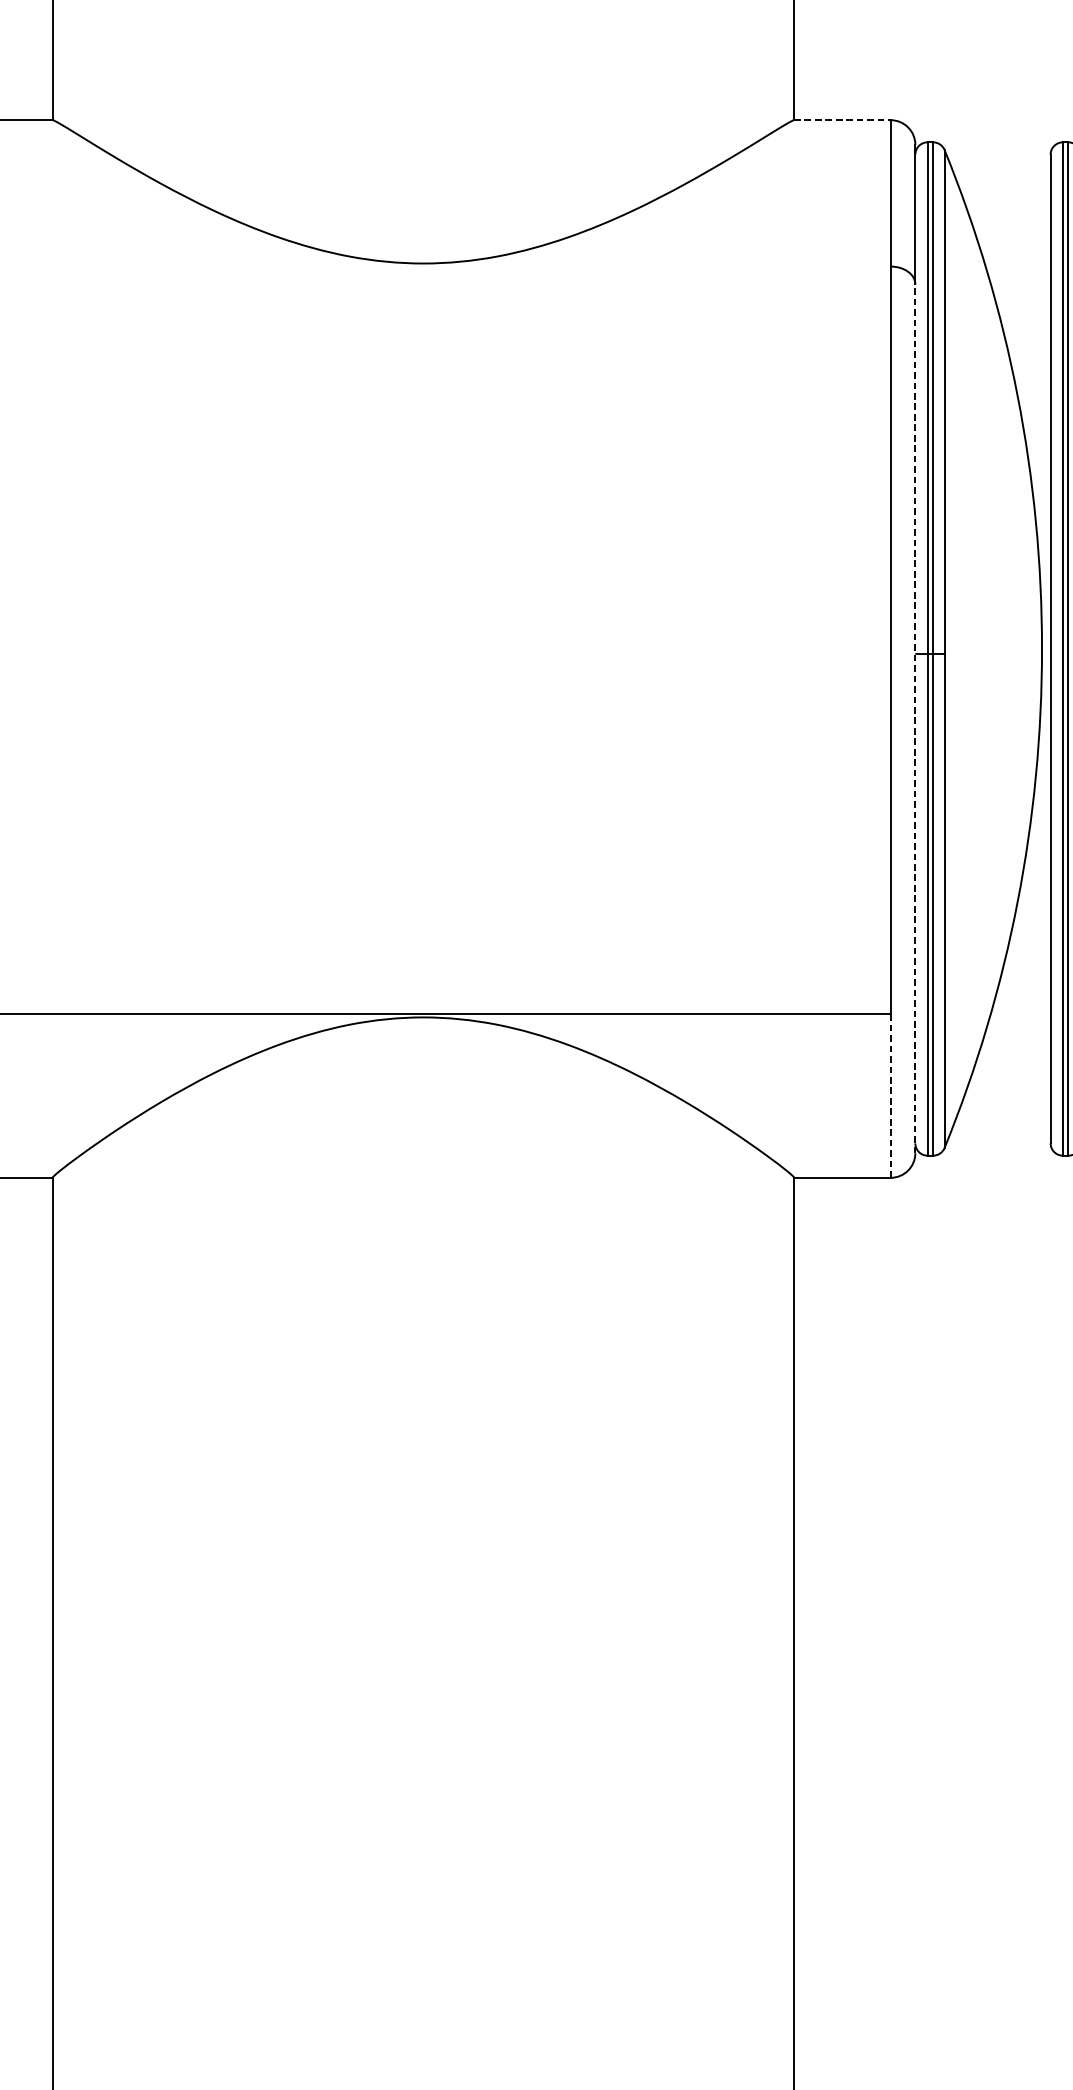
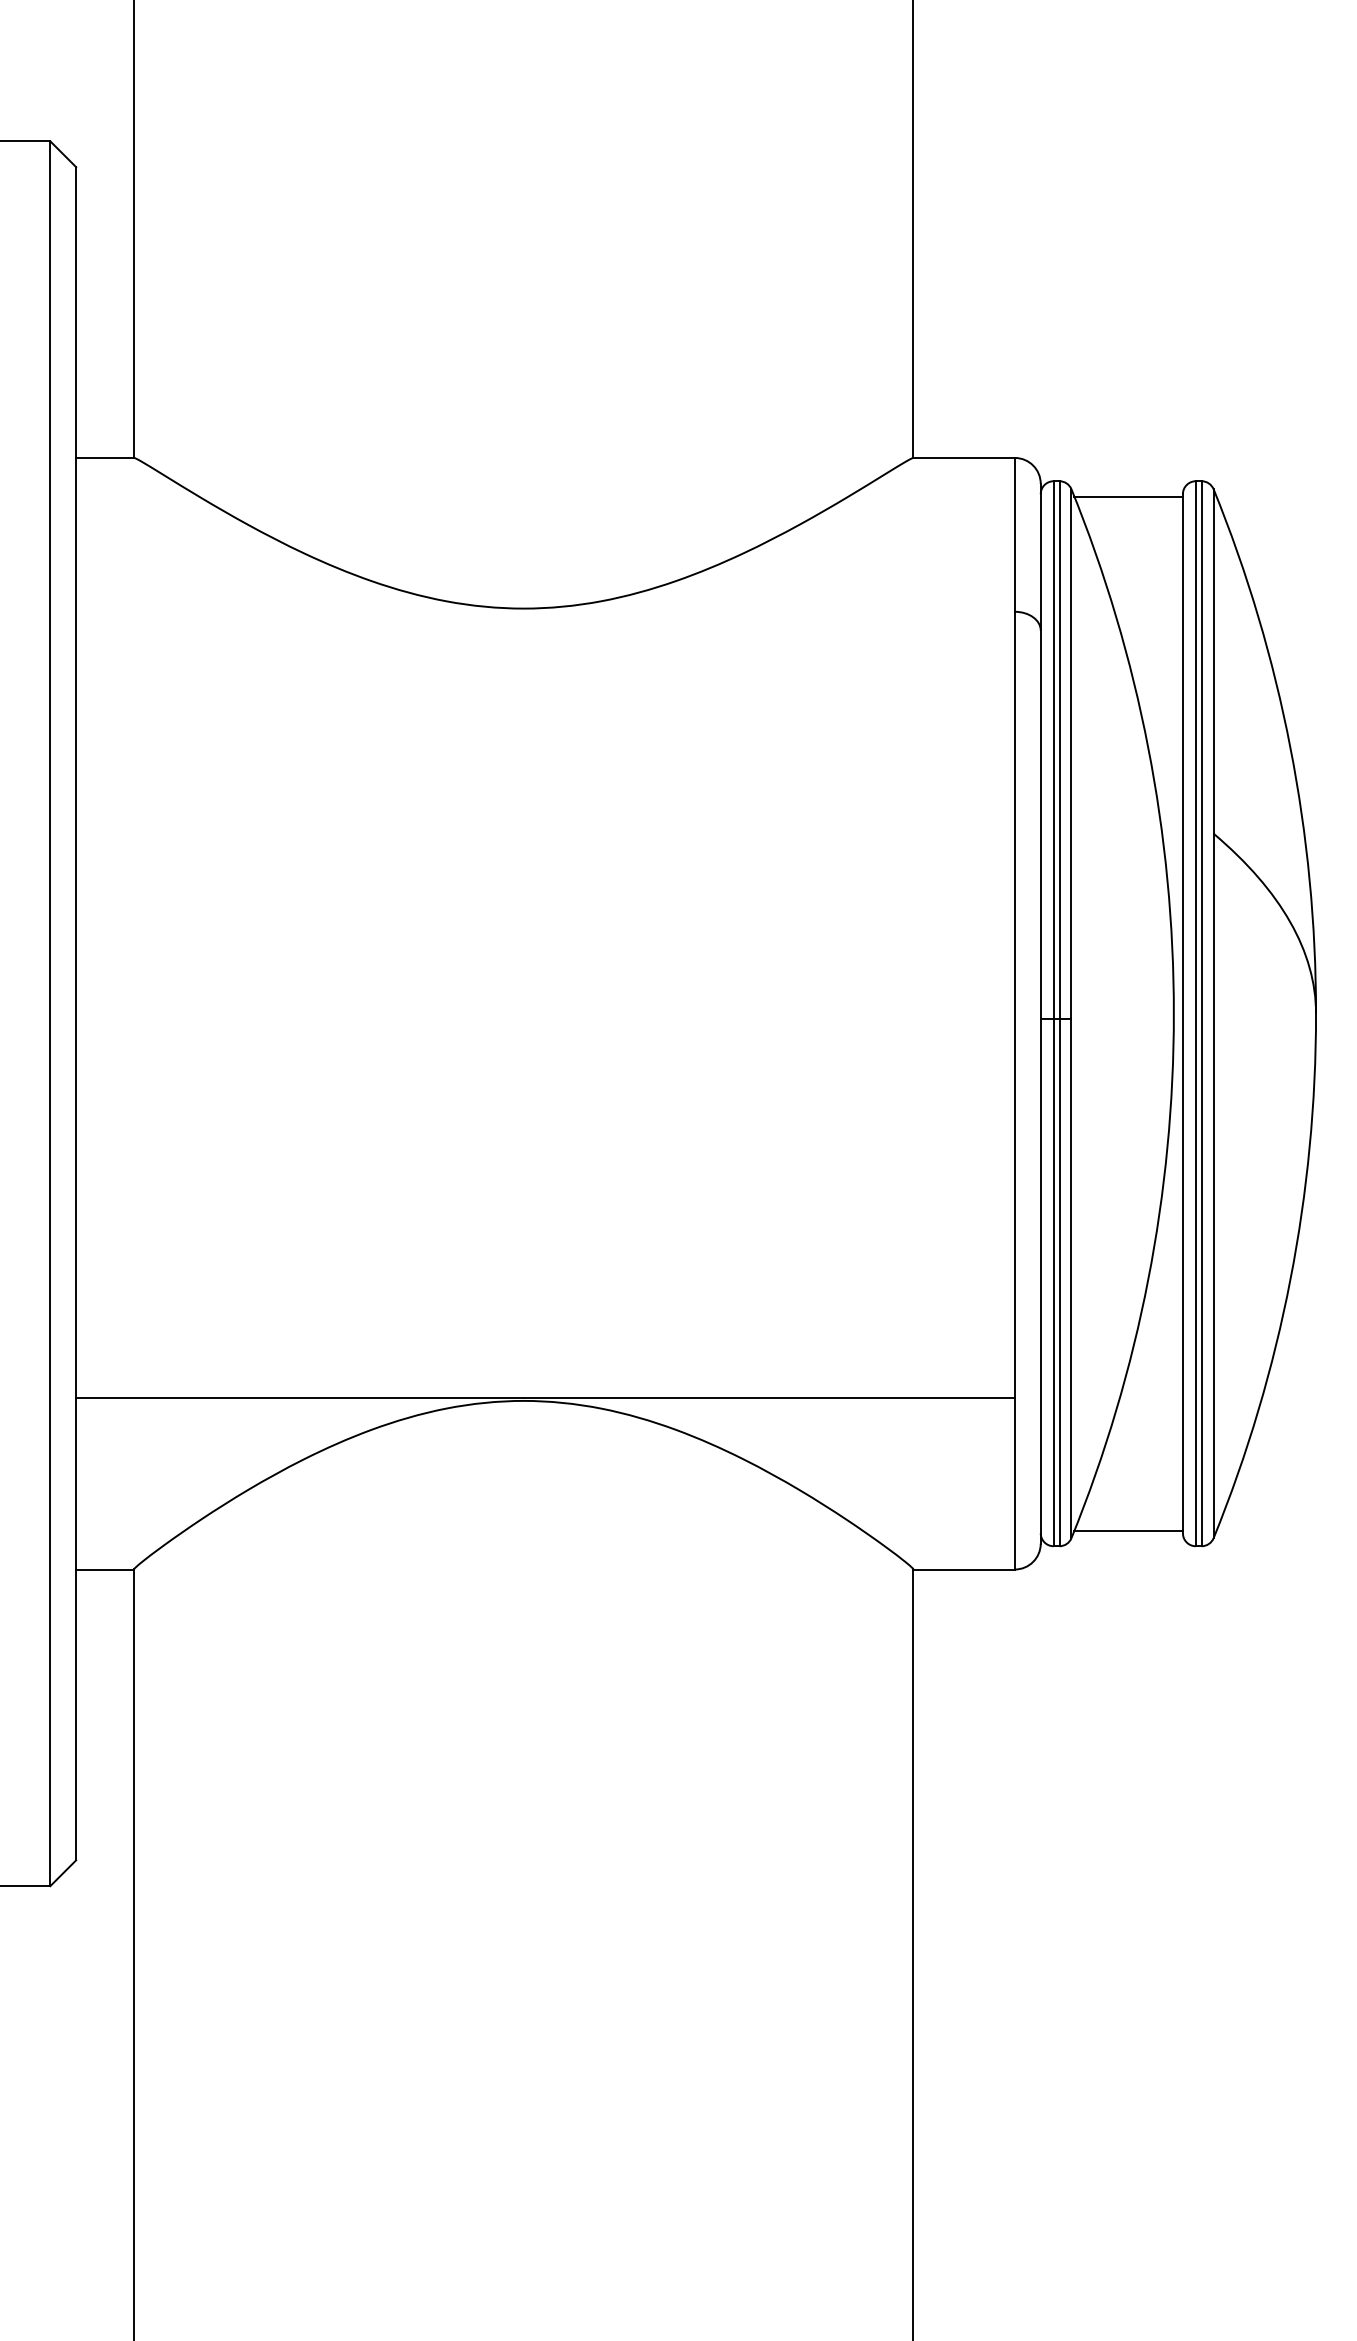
line: (842, 119) -> (964, 457), dashed -> solid
line: (998, 156) -> (1128, 496), added
line: (915, 719) -> (1040, 1087), dashed -> solid
line: (890, 1095) -> (1014, 1483), dashed -> solid
line: (998, 1140) -> (1128, 1530), added

